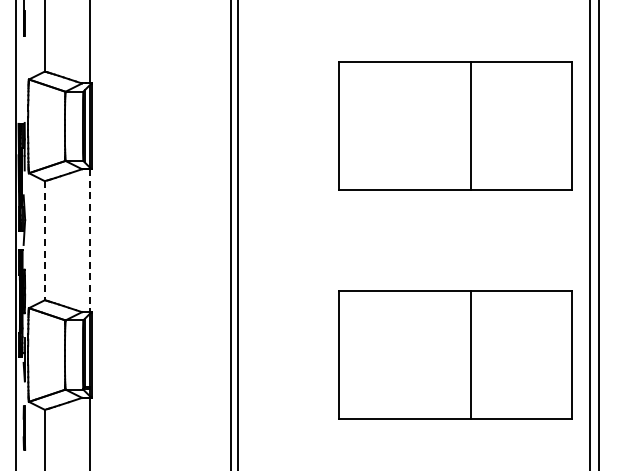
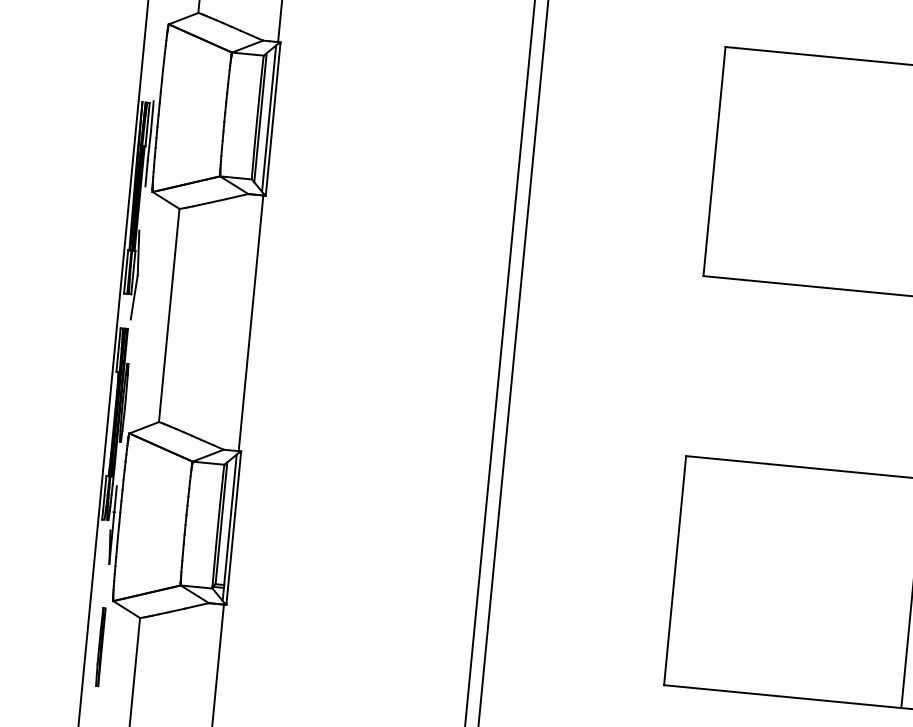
line: (44, 240) -> (168, 315), dashed -> solid
line: (90, 241) -> (250, 324), dashed -> solid

